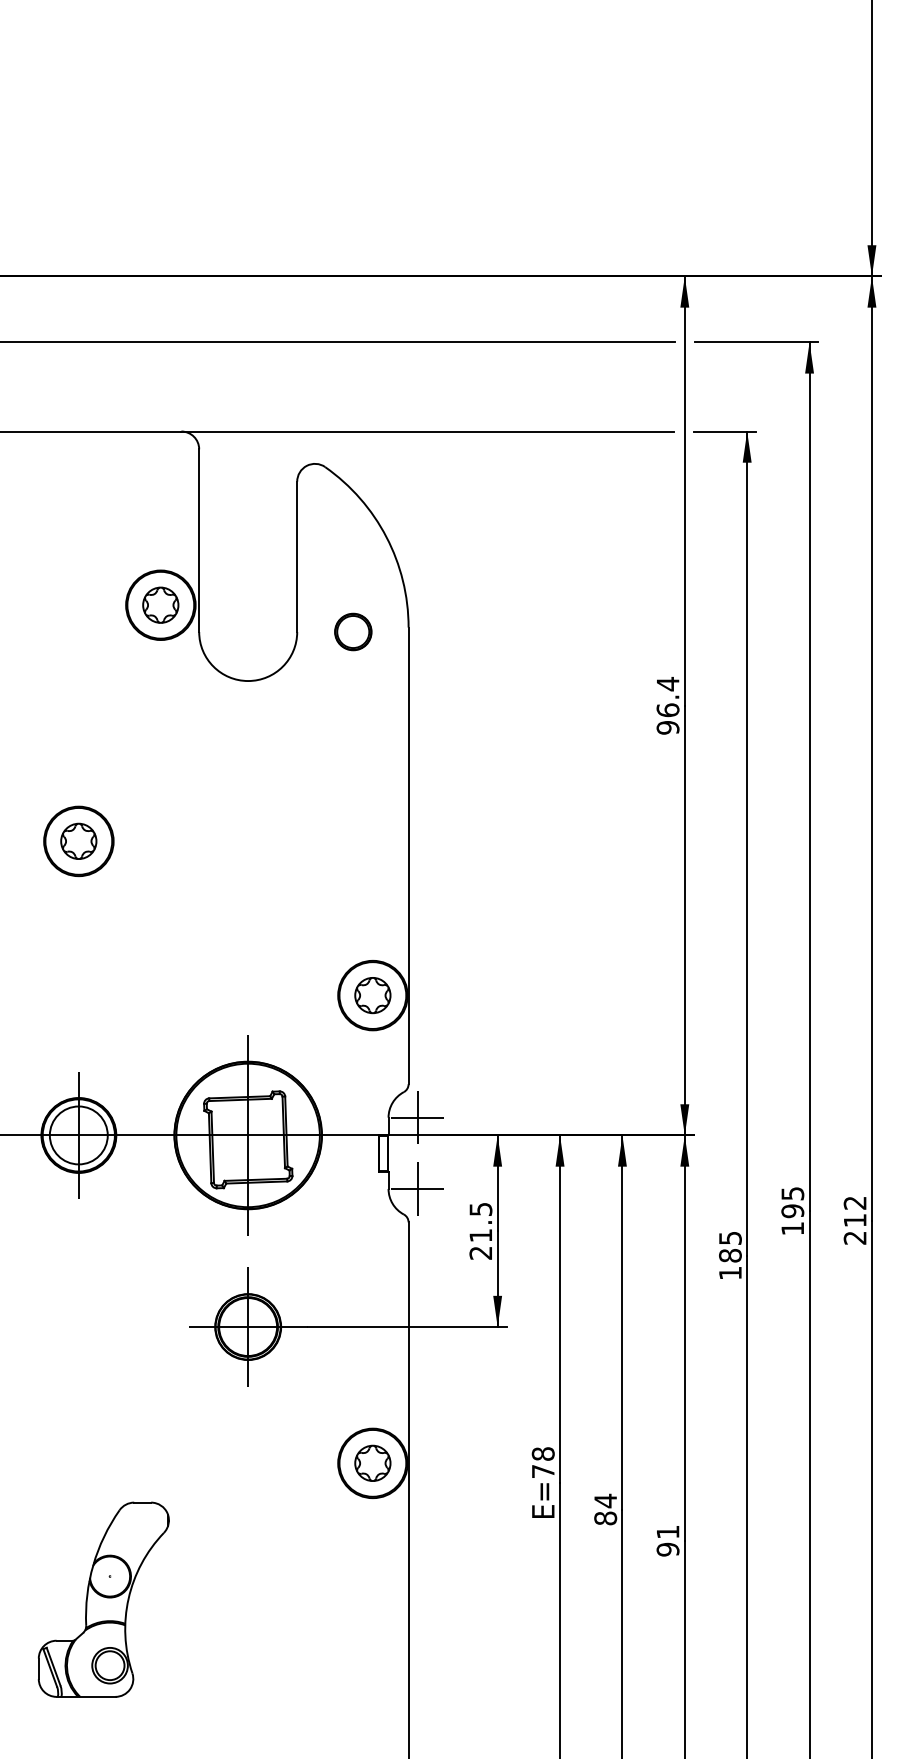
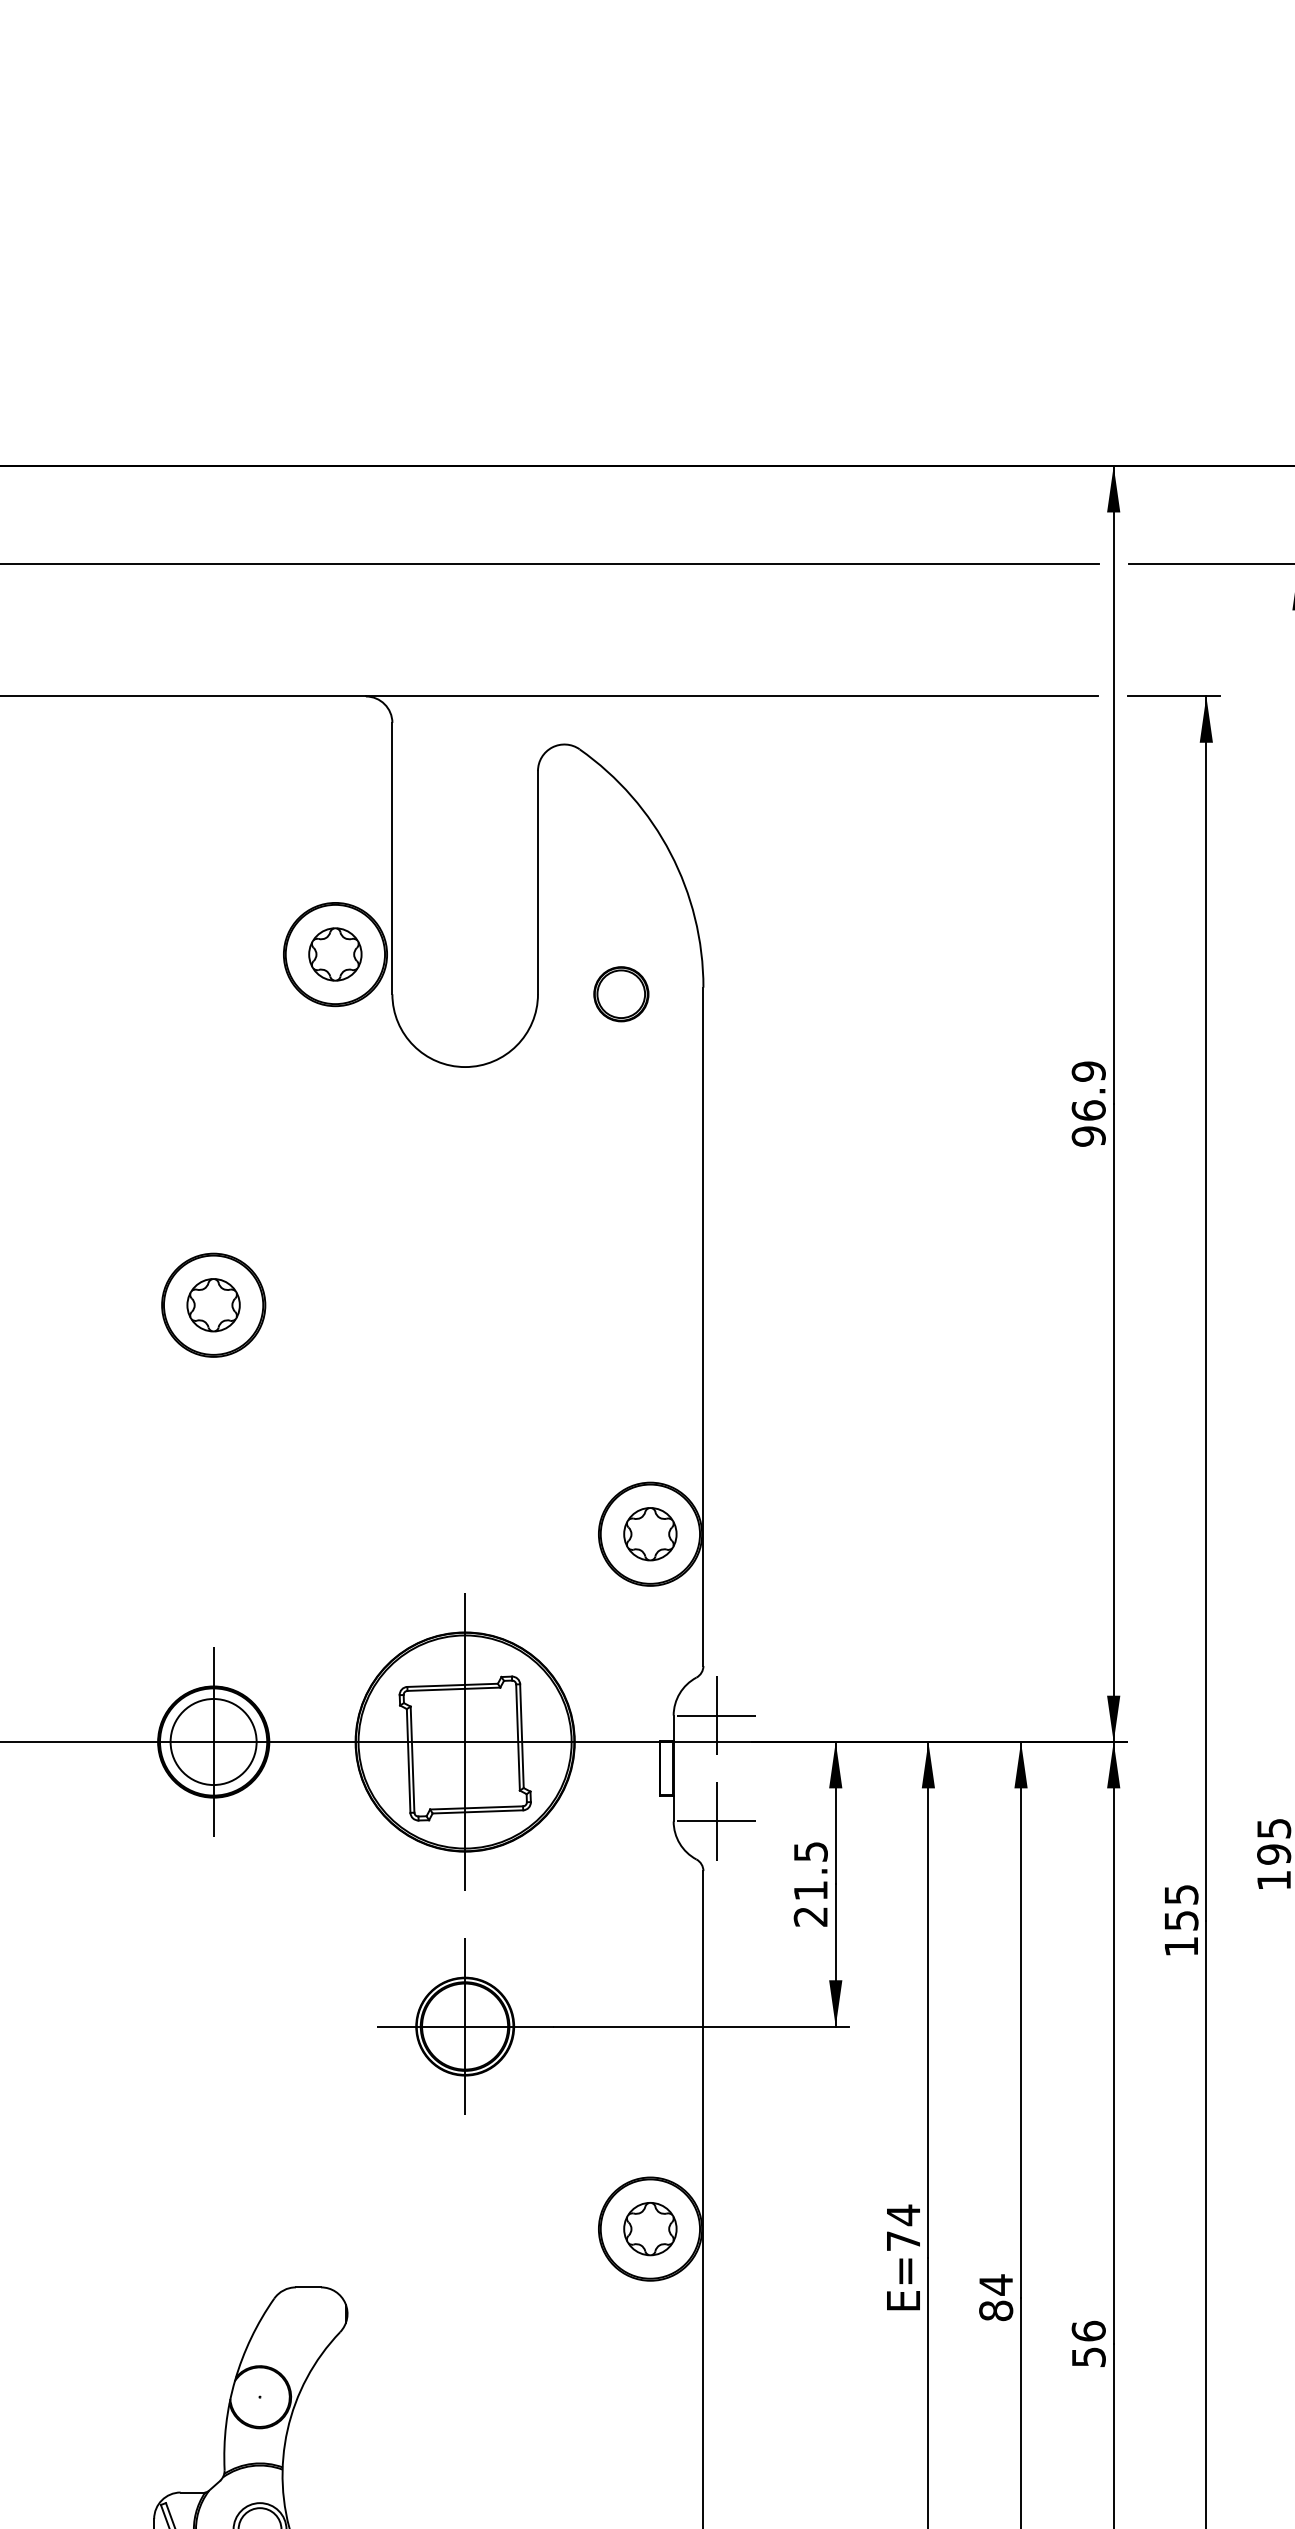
text: (667, 683) -> (1087, 1070), 96.4 -> 96.9
text: (730, 1255) -> (1181, 1920), 185 -> 155
text: (542, 1453) -> (902, 2214), E=78 -> E=74
text: (667, 1540) -> (1087, 2343), 91 -> 56

